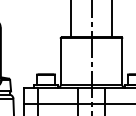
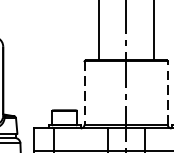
line: (122, 60) -> (168, 91), solid -> dashed
line: (60, 61) -> (84, 93), solid -> dashed

